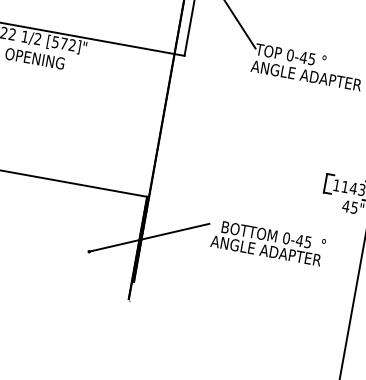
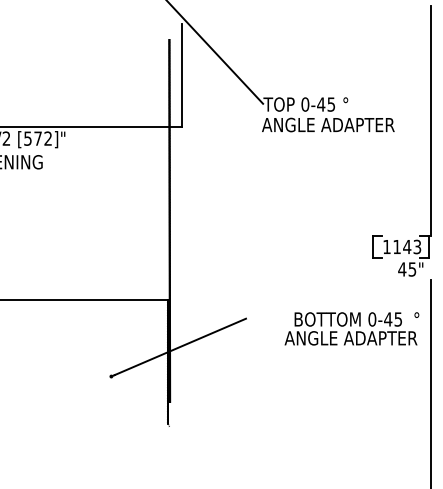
text: (267, 242) -> (351, 328), moved

